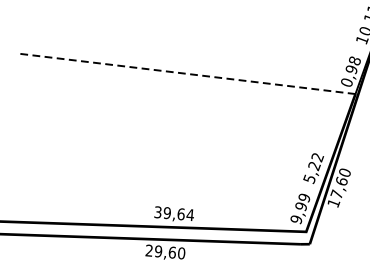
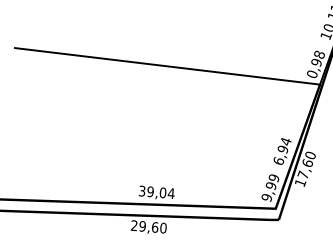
line: (186, 73) -> (167, 66), dashed -> solid
text: (313, 168) -> (282, 151), 5,22 -> 6,94
text: (181, 213) -> (163, 192), 39,64 -> 39,04

